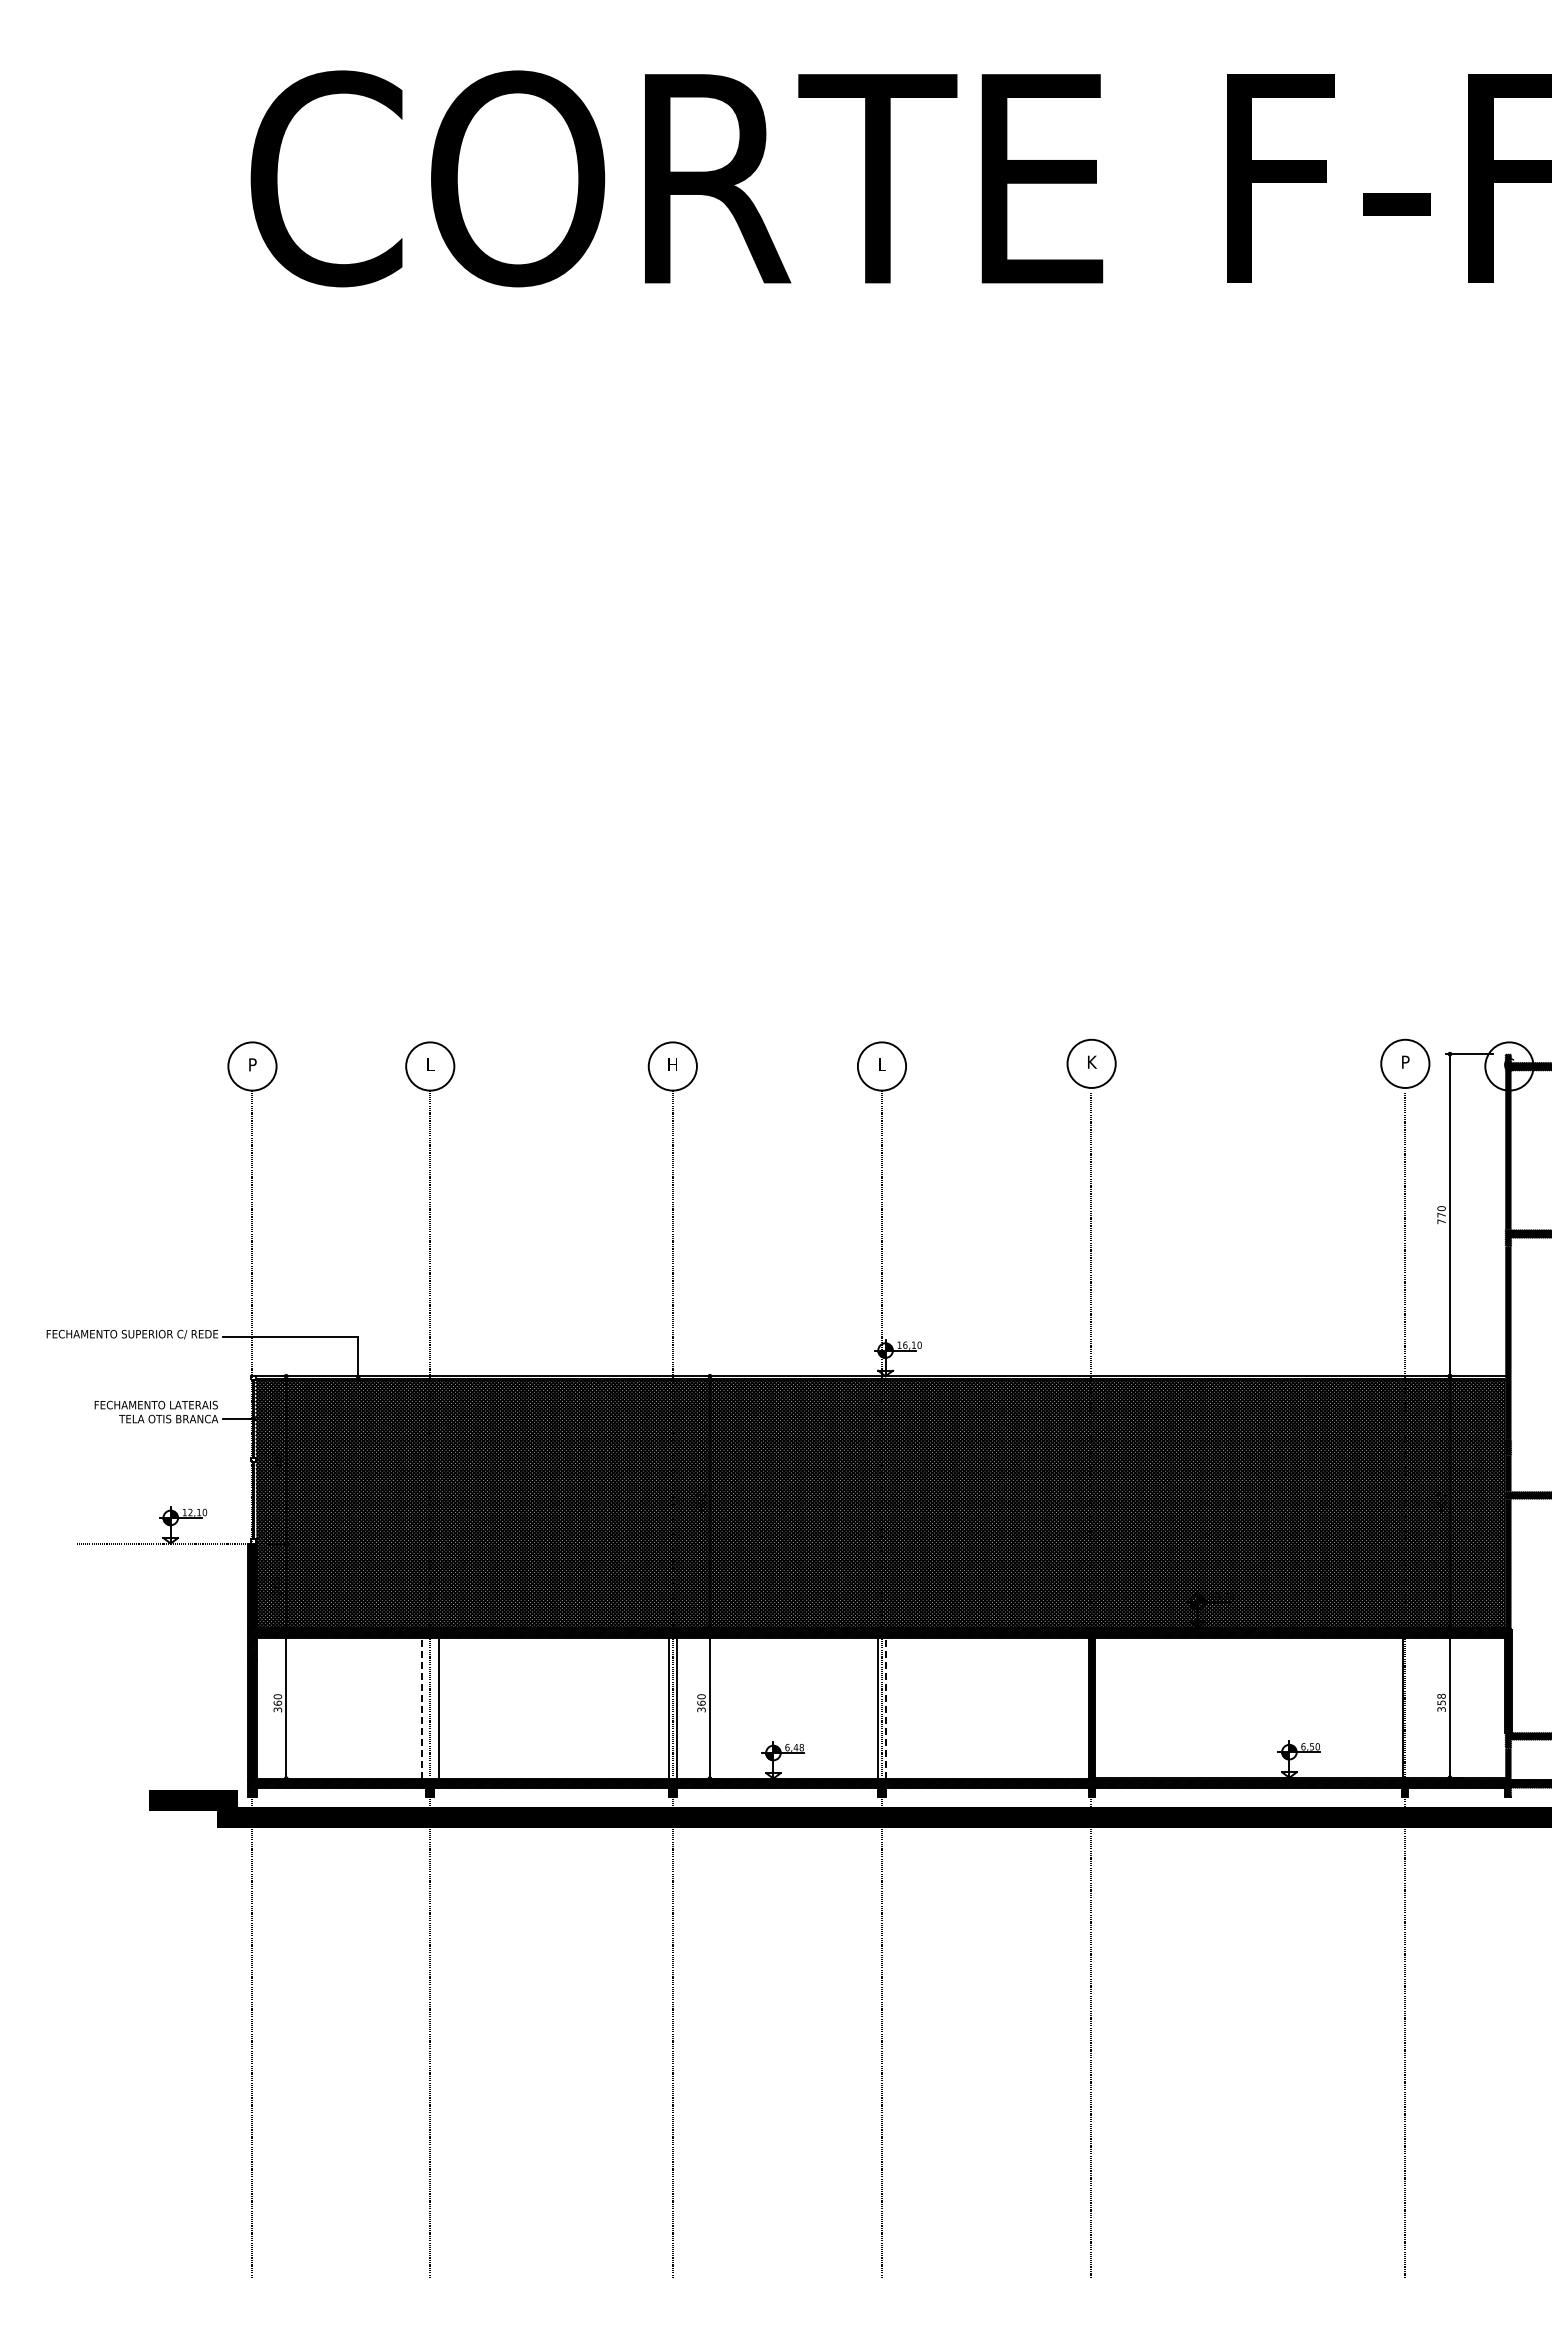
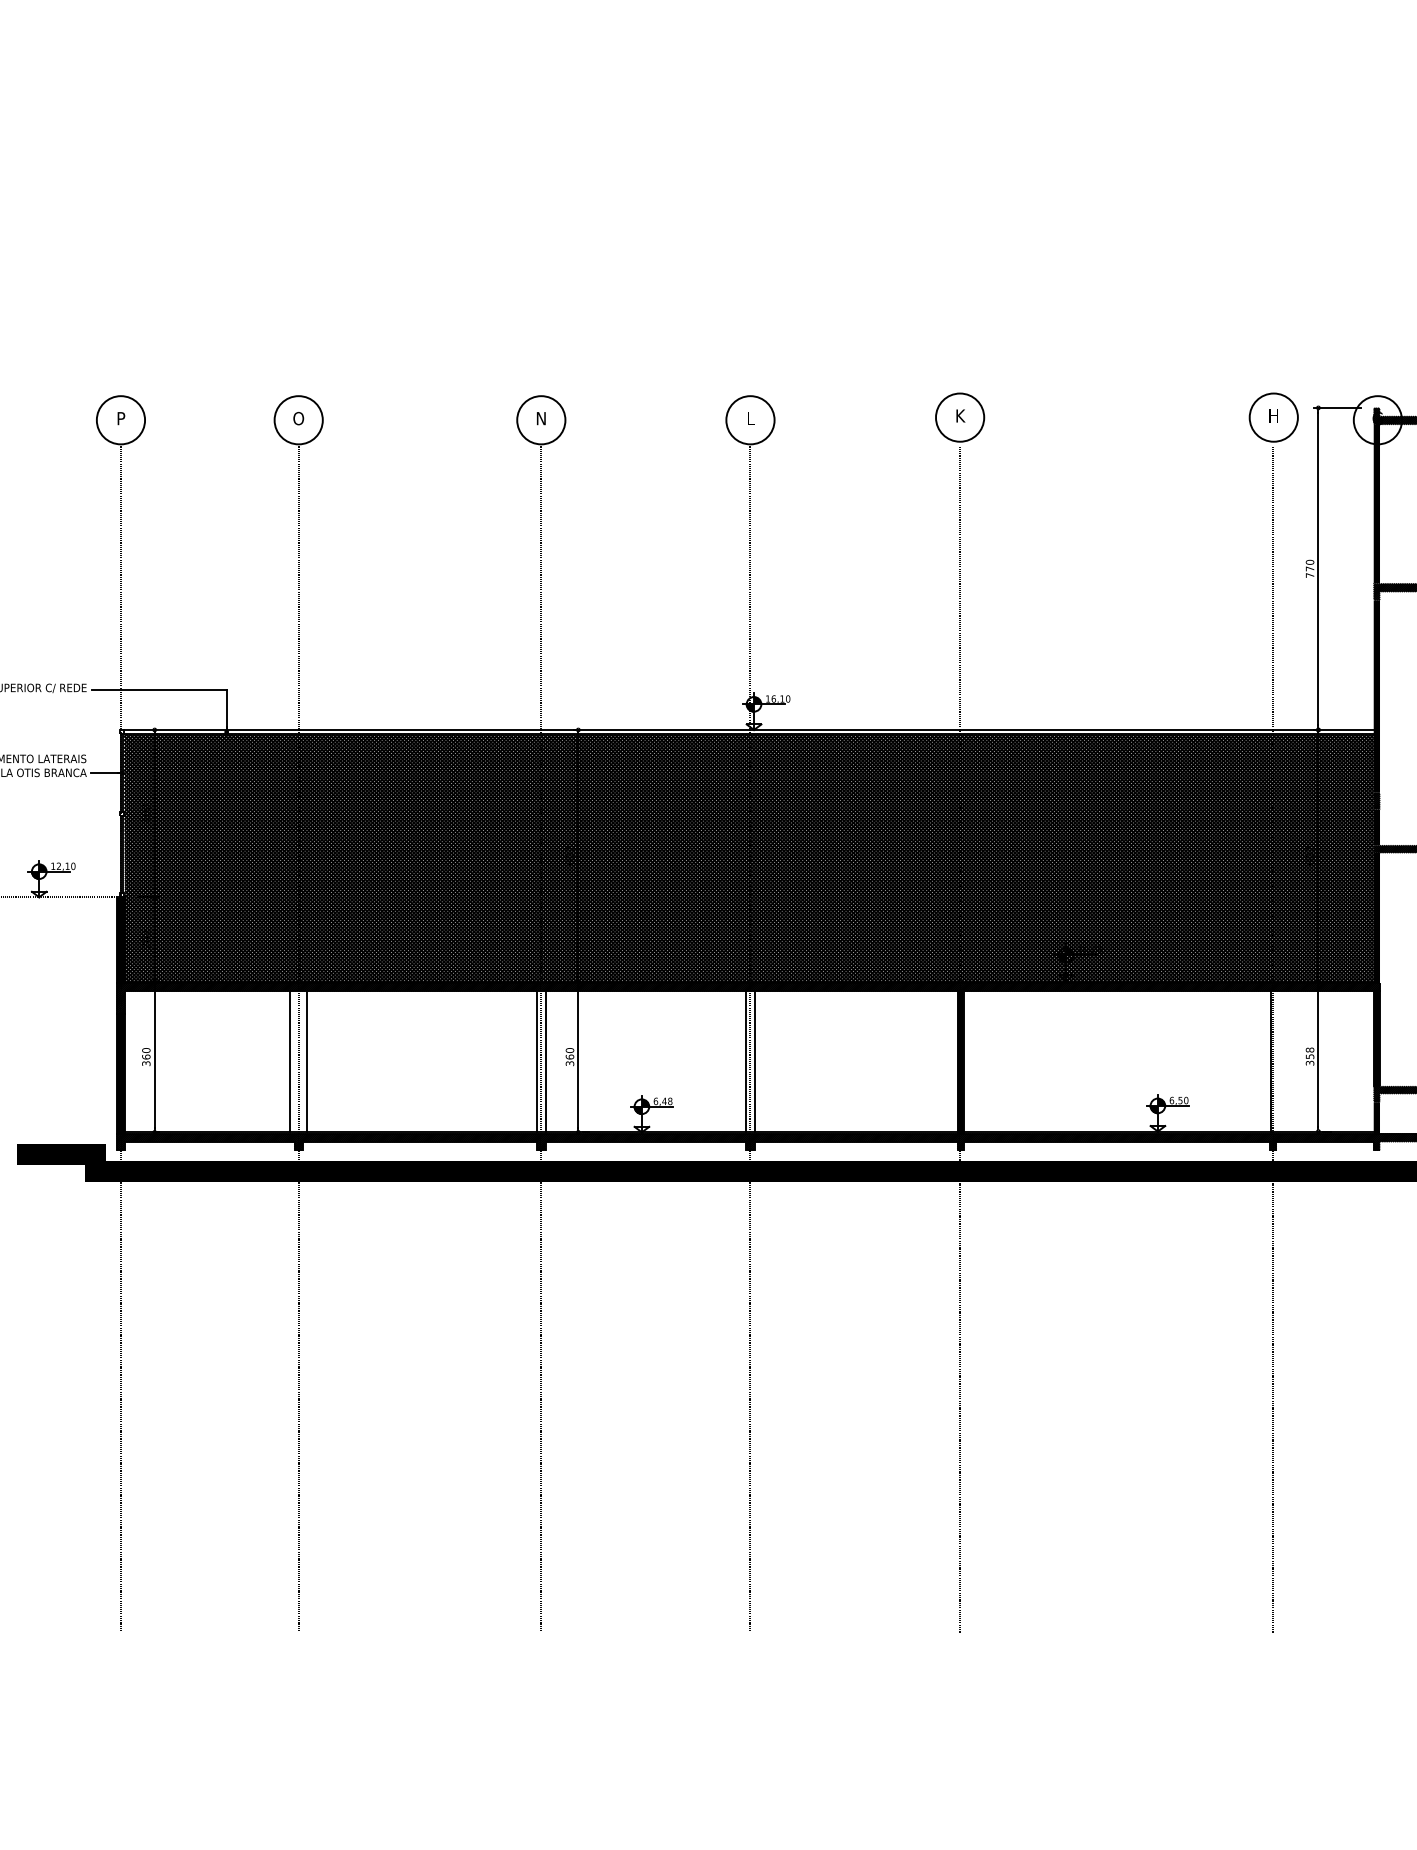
text: (1405, 1061) -> (1273, 415), P -> H
text: (429, 1064) -> (297, 418), L -> O
text: (672, 1064) -> (540, 418), H -> N
line: (421, 1707) -> (289, 1061), dashed -> solid
line: (886, 1707) -> (754, 1061), dashed -> solid

